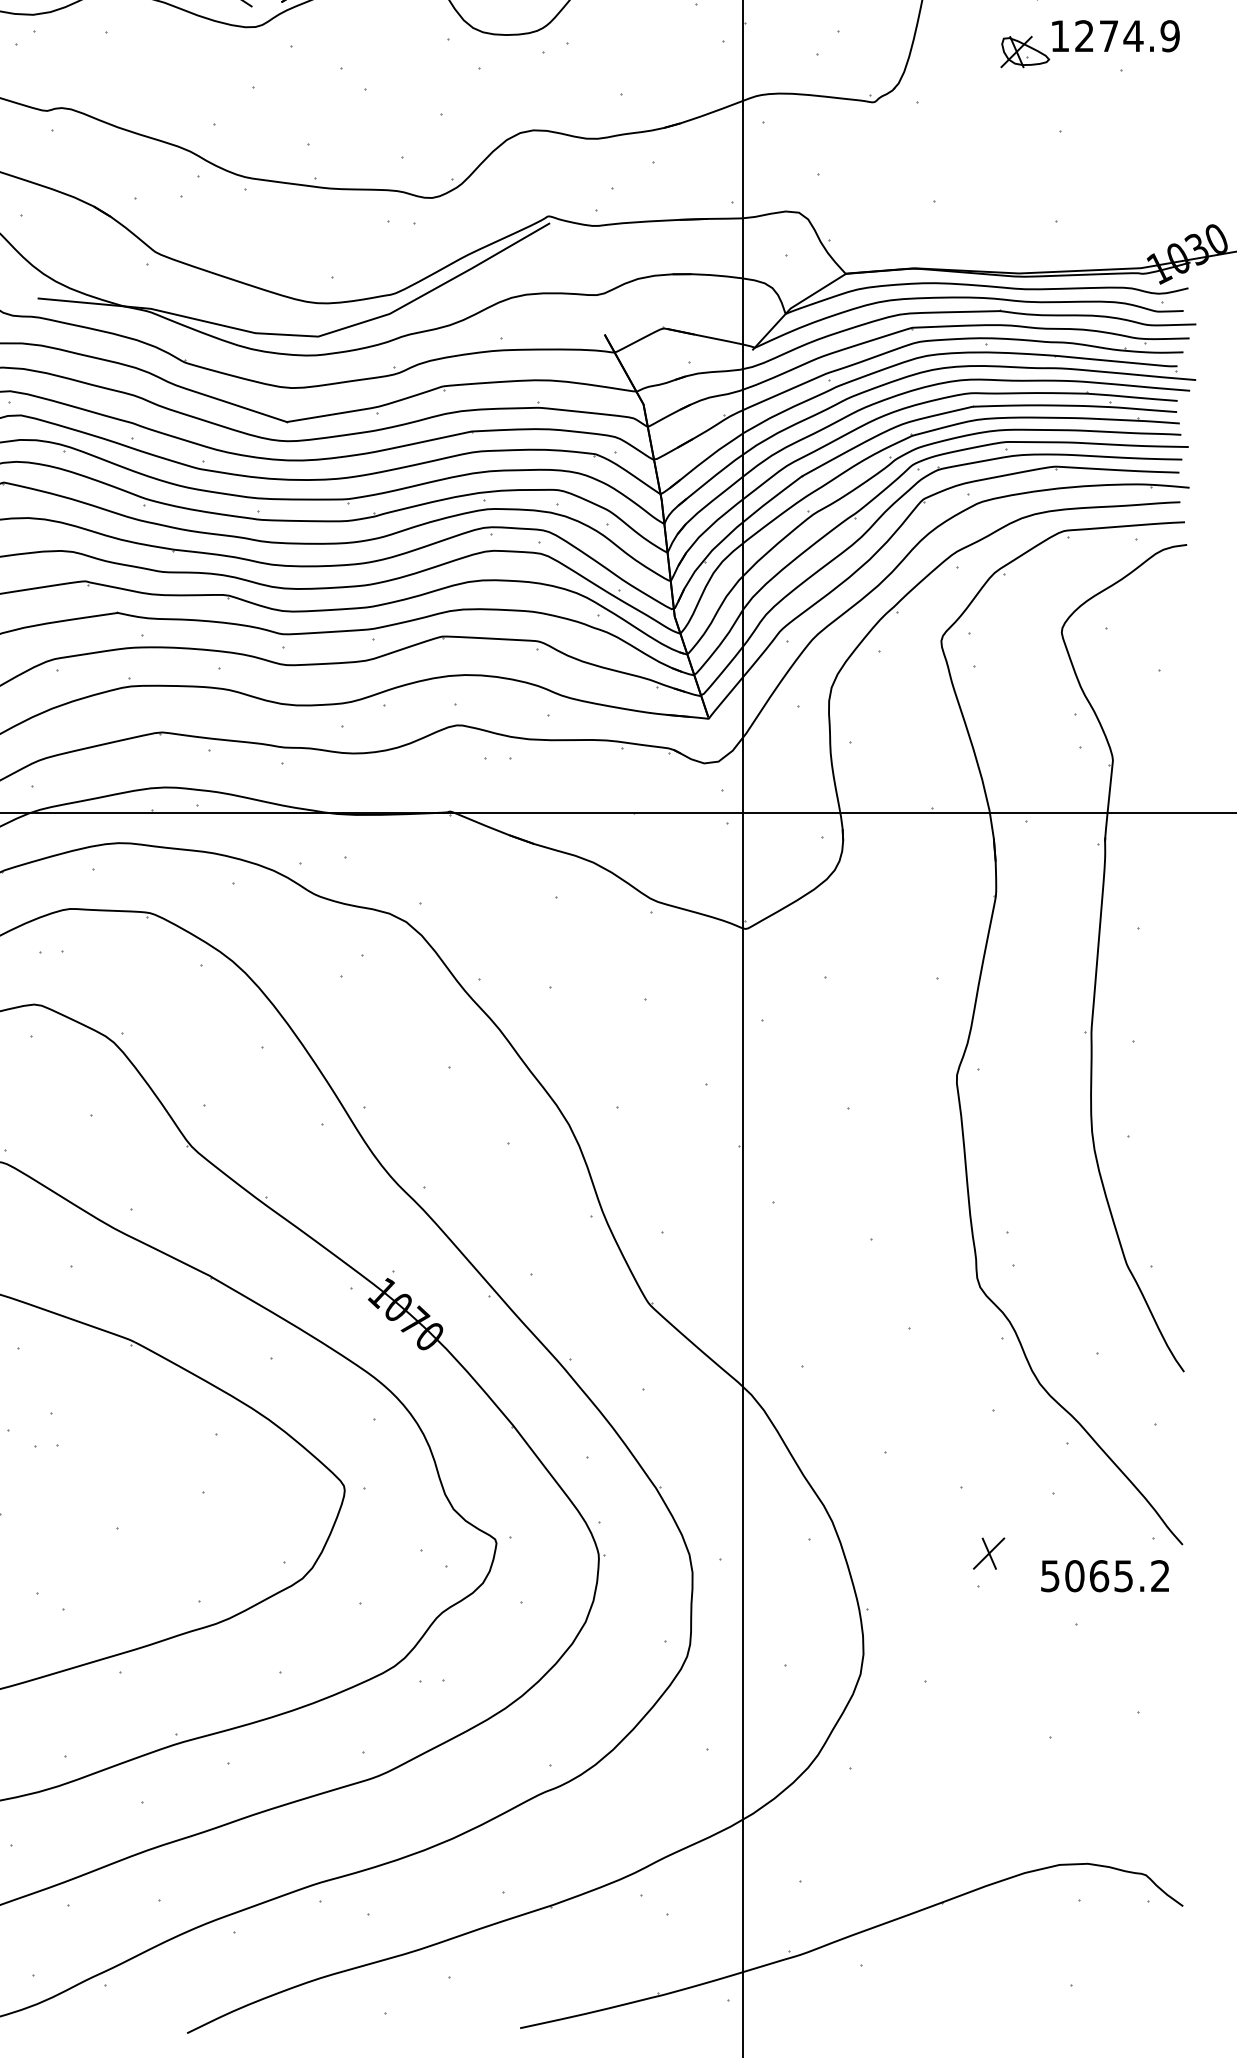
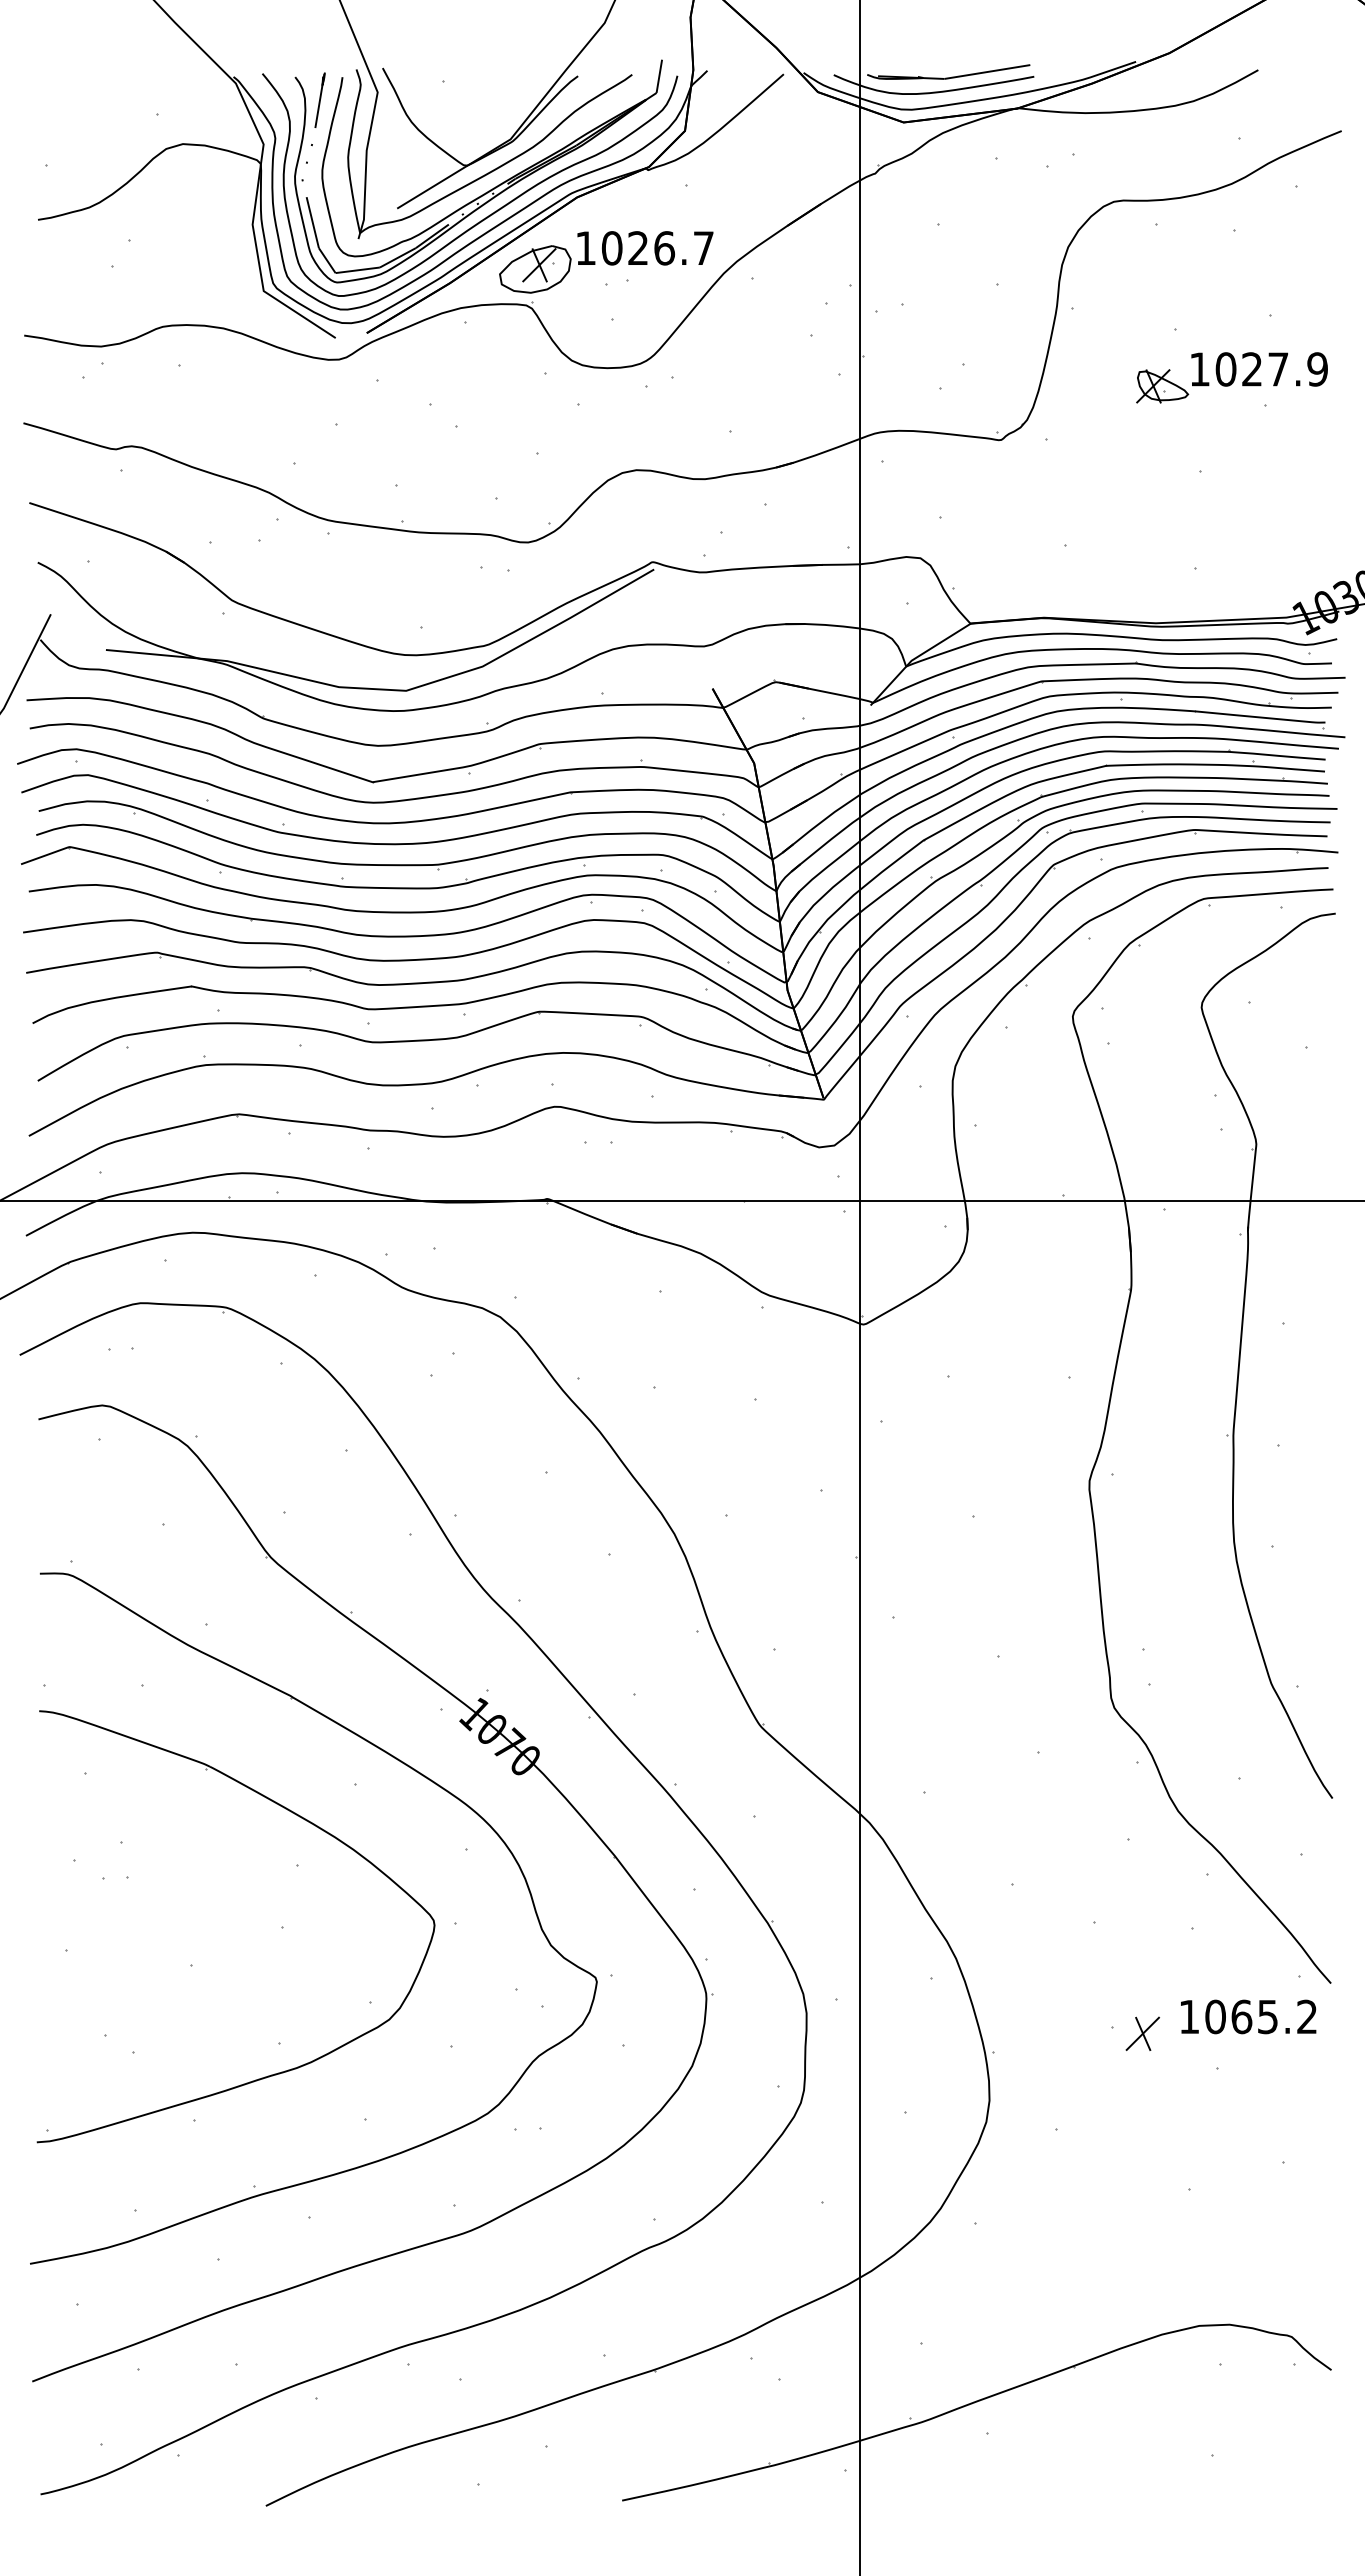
text: (1109, 36) -> (1252, 369), 1274.9 -> 1027.9
part: (988, 1553) -> (1142, 2033), moved
text: (1049, 1576) -> (1188, 2017), 5065.2 -> 1065.2

